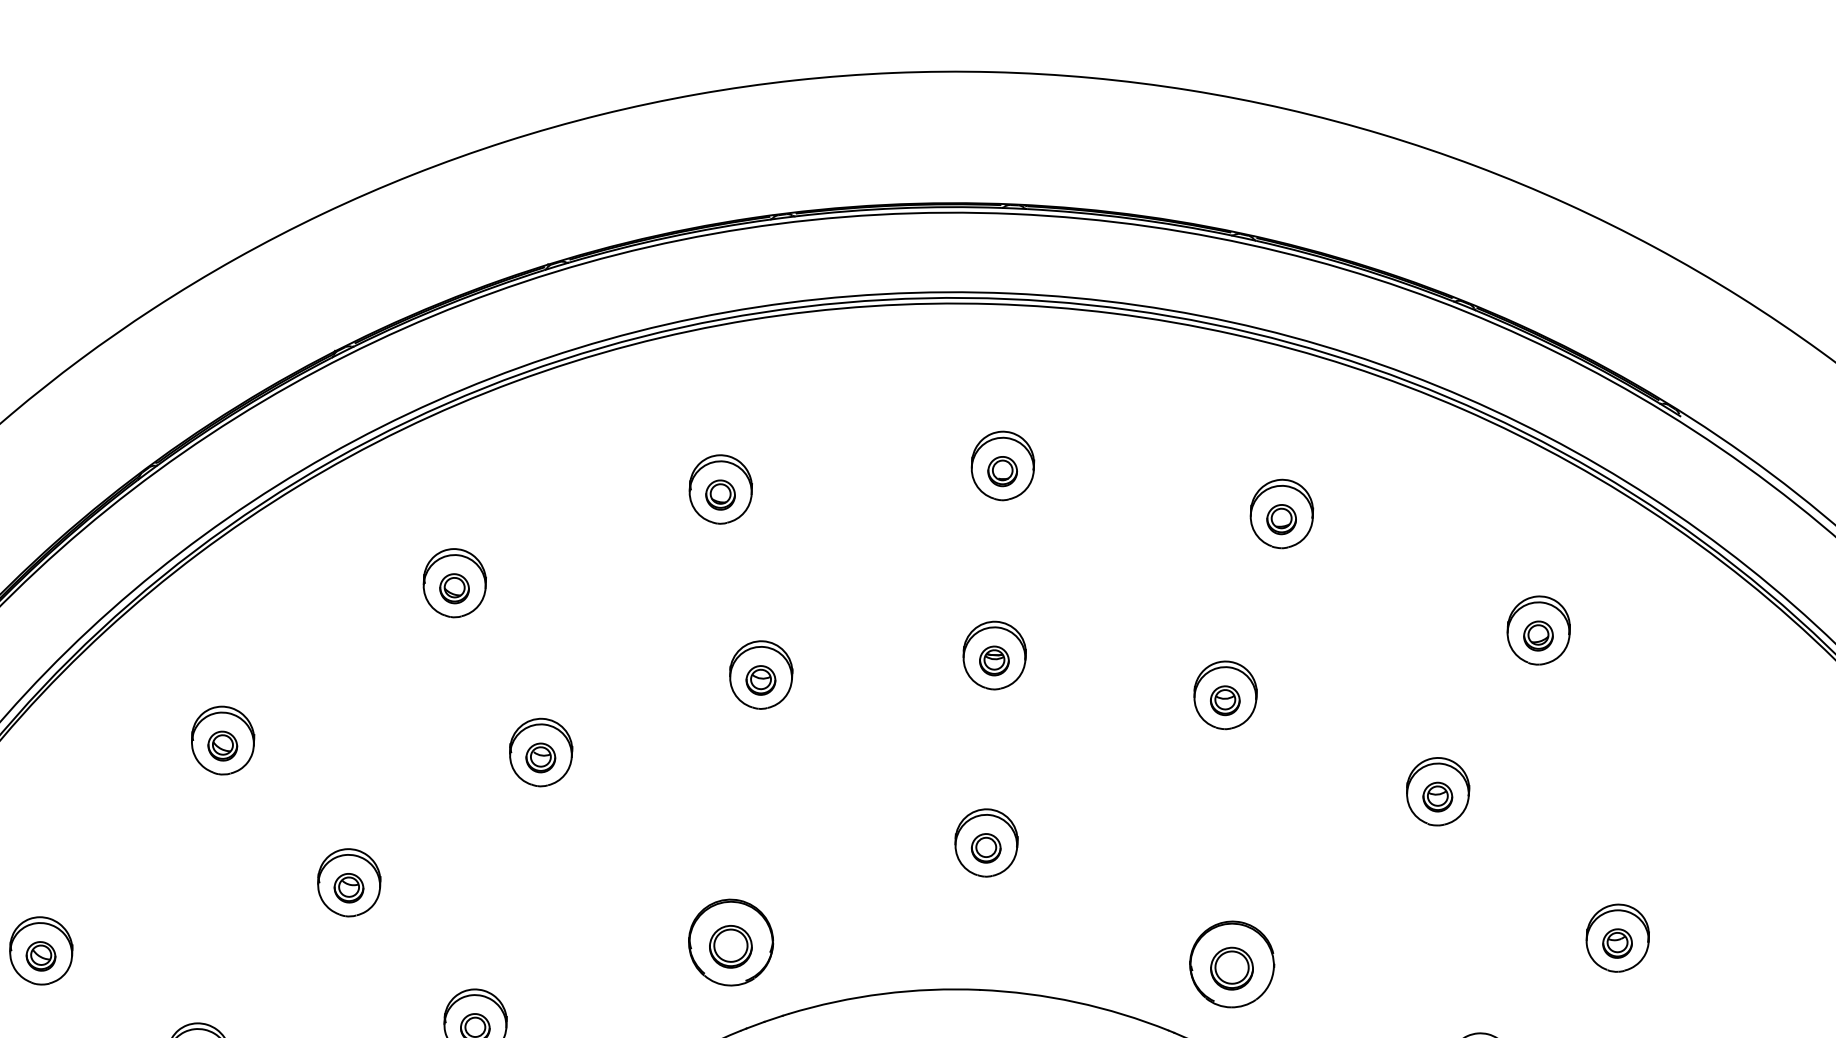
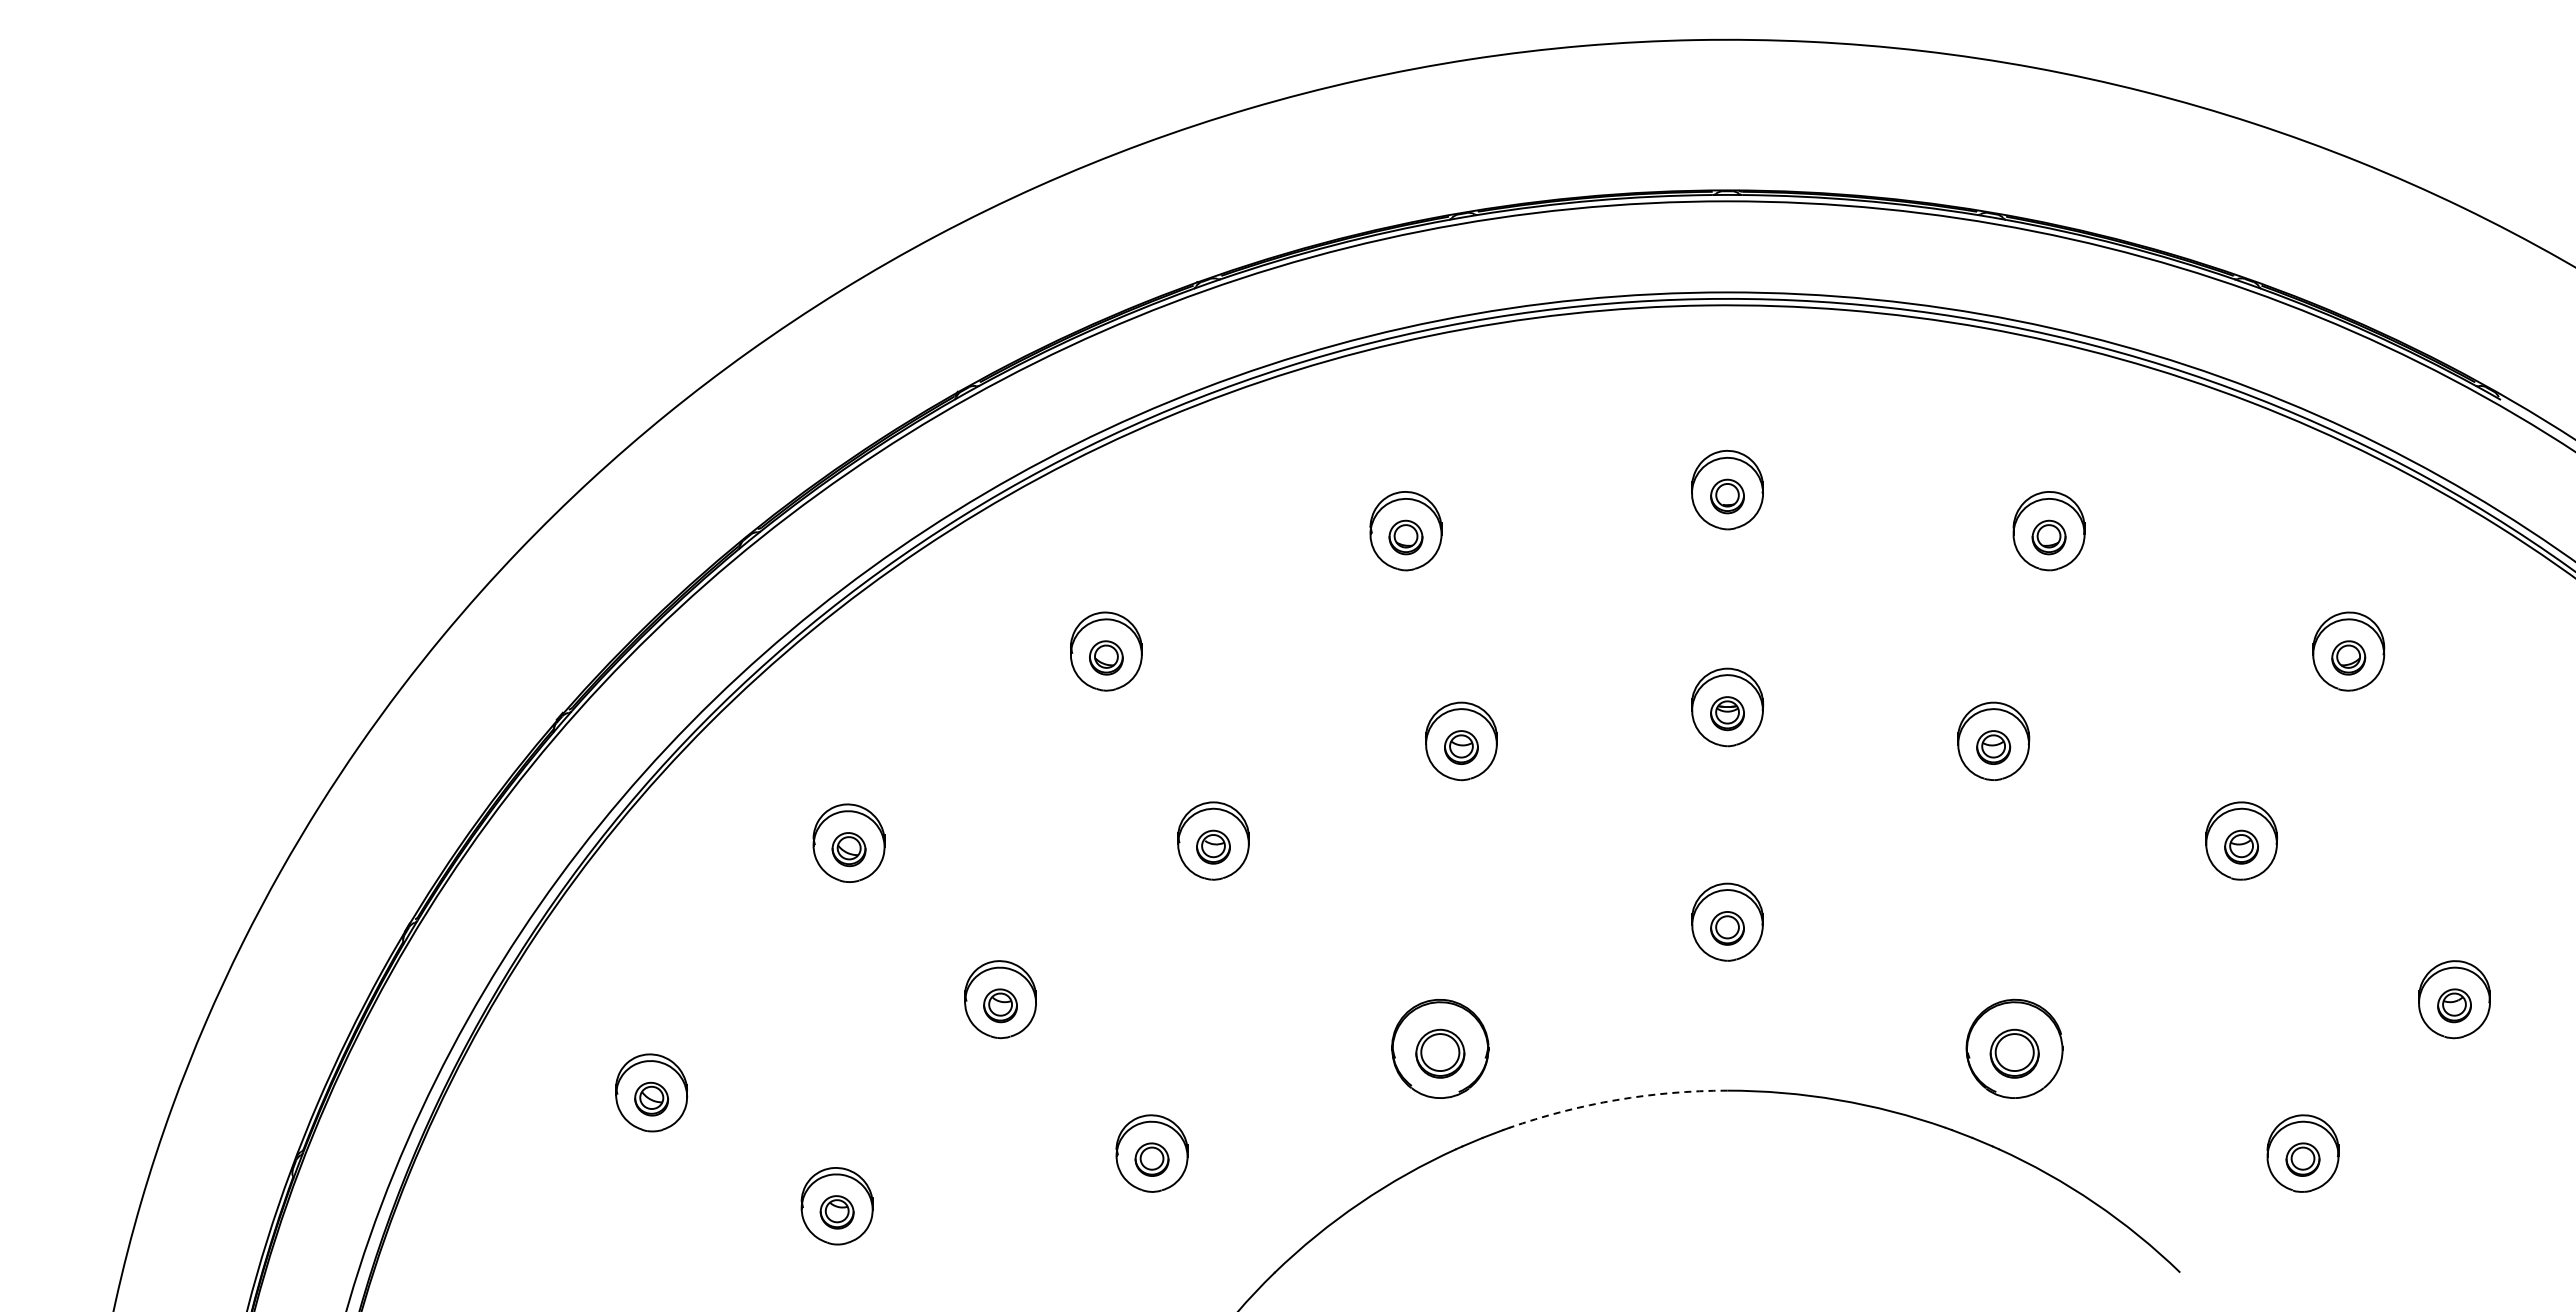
arc: (882, 994) -> (1616, 1100), solid -> dashed

